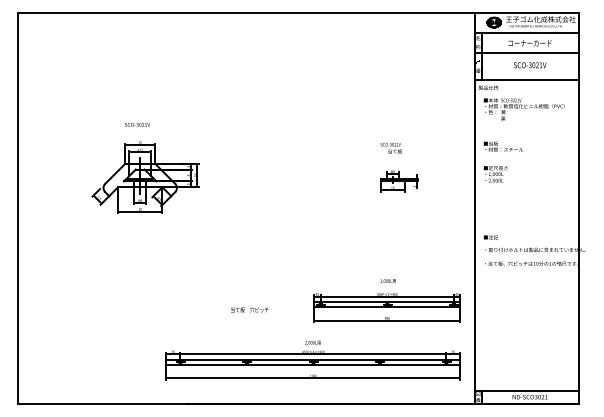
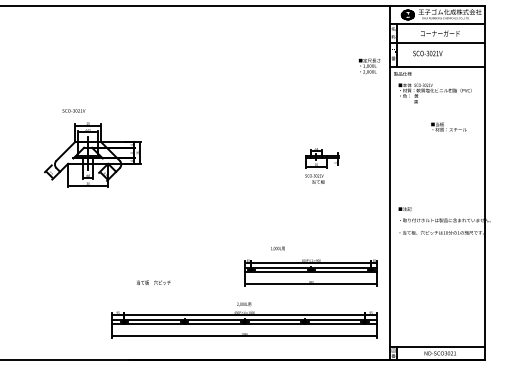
text: (530, 65) -> (428, 53), moved
text: (137, 124) -> (73, 110), moved
text: (503, 146) -> (448, 126), moved
text: (390, 147) -> (314, 178), moved
text: (495, 174) -> (369, 66), moved
text: (387, 281) -> (277, 248), moved
text: (249, 309) -> (153, 282), moved

